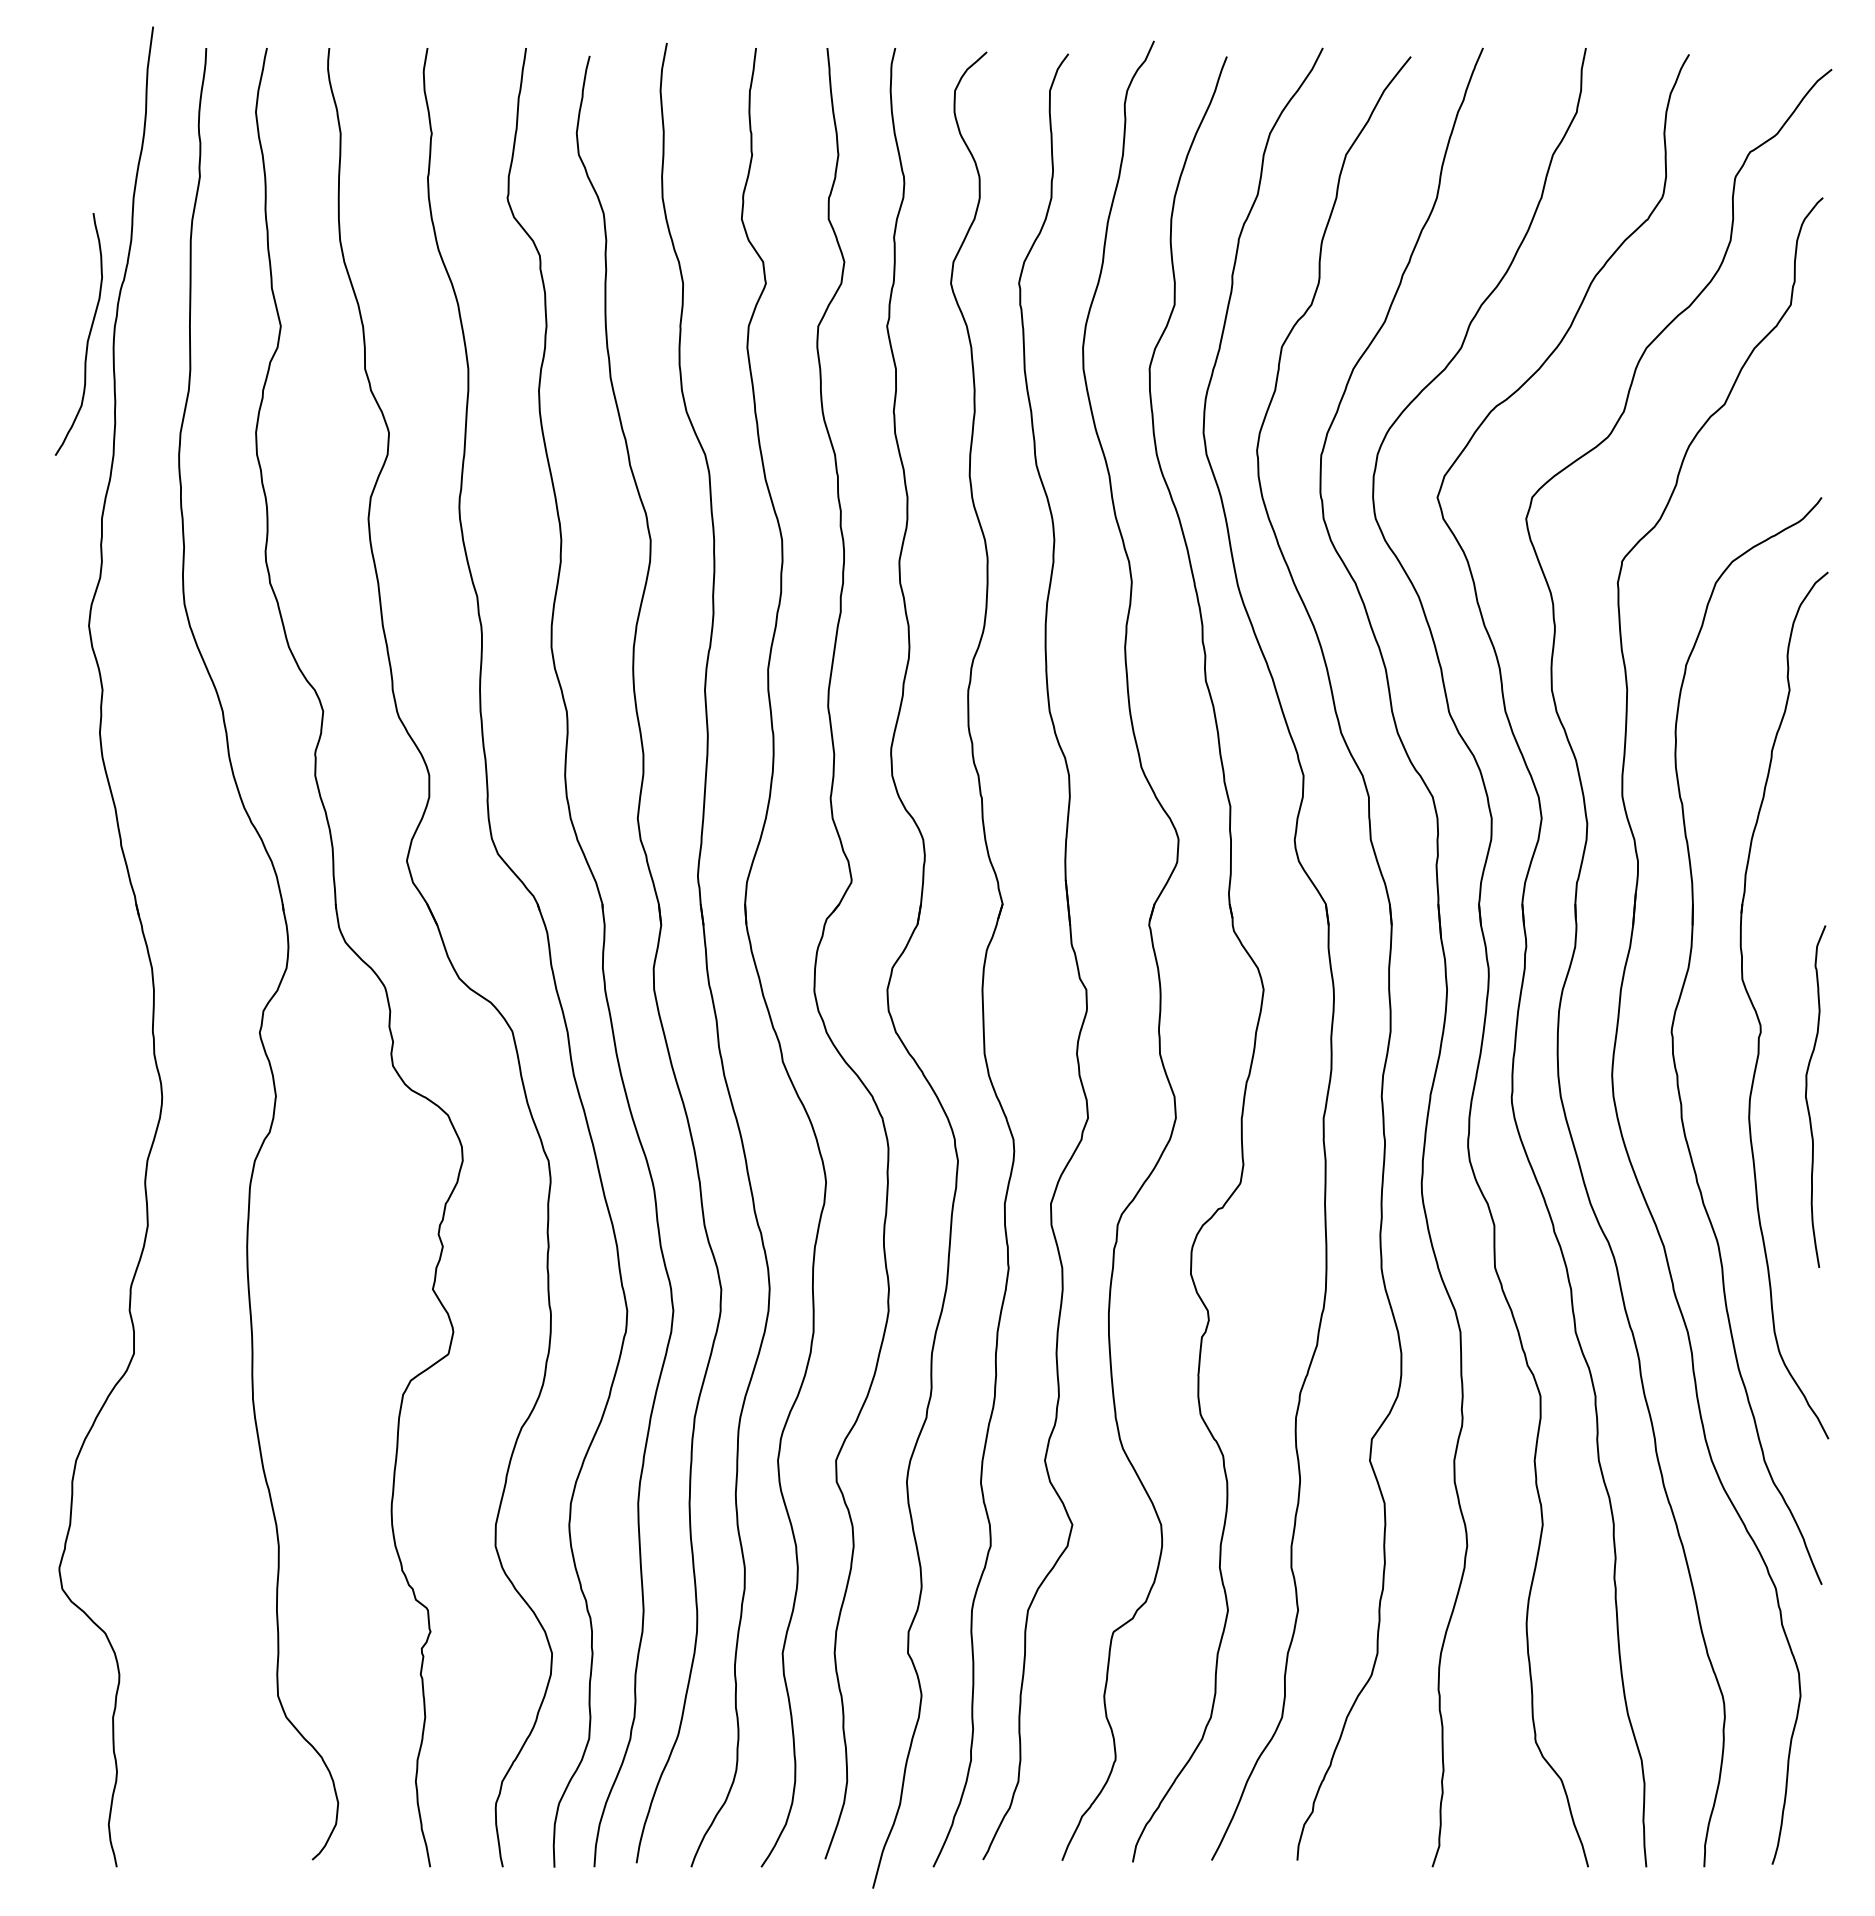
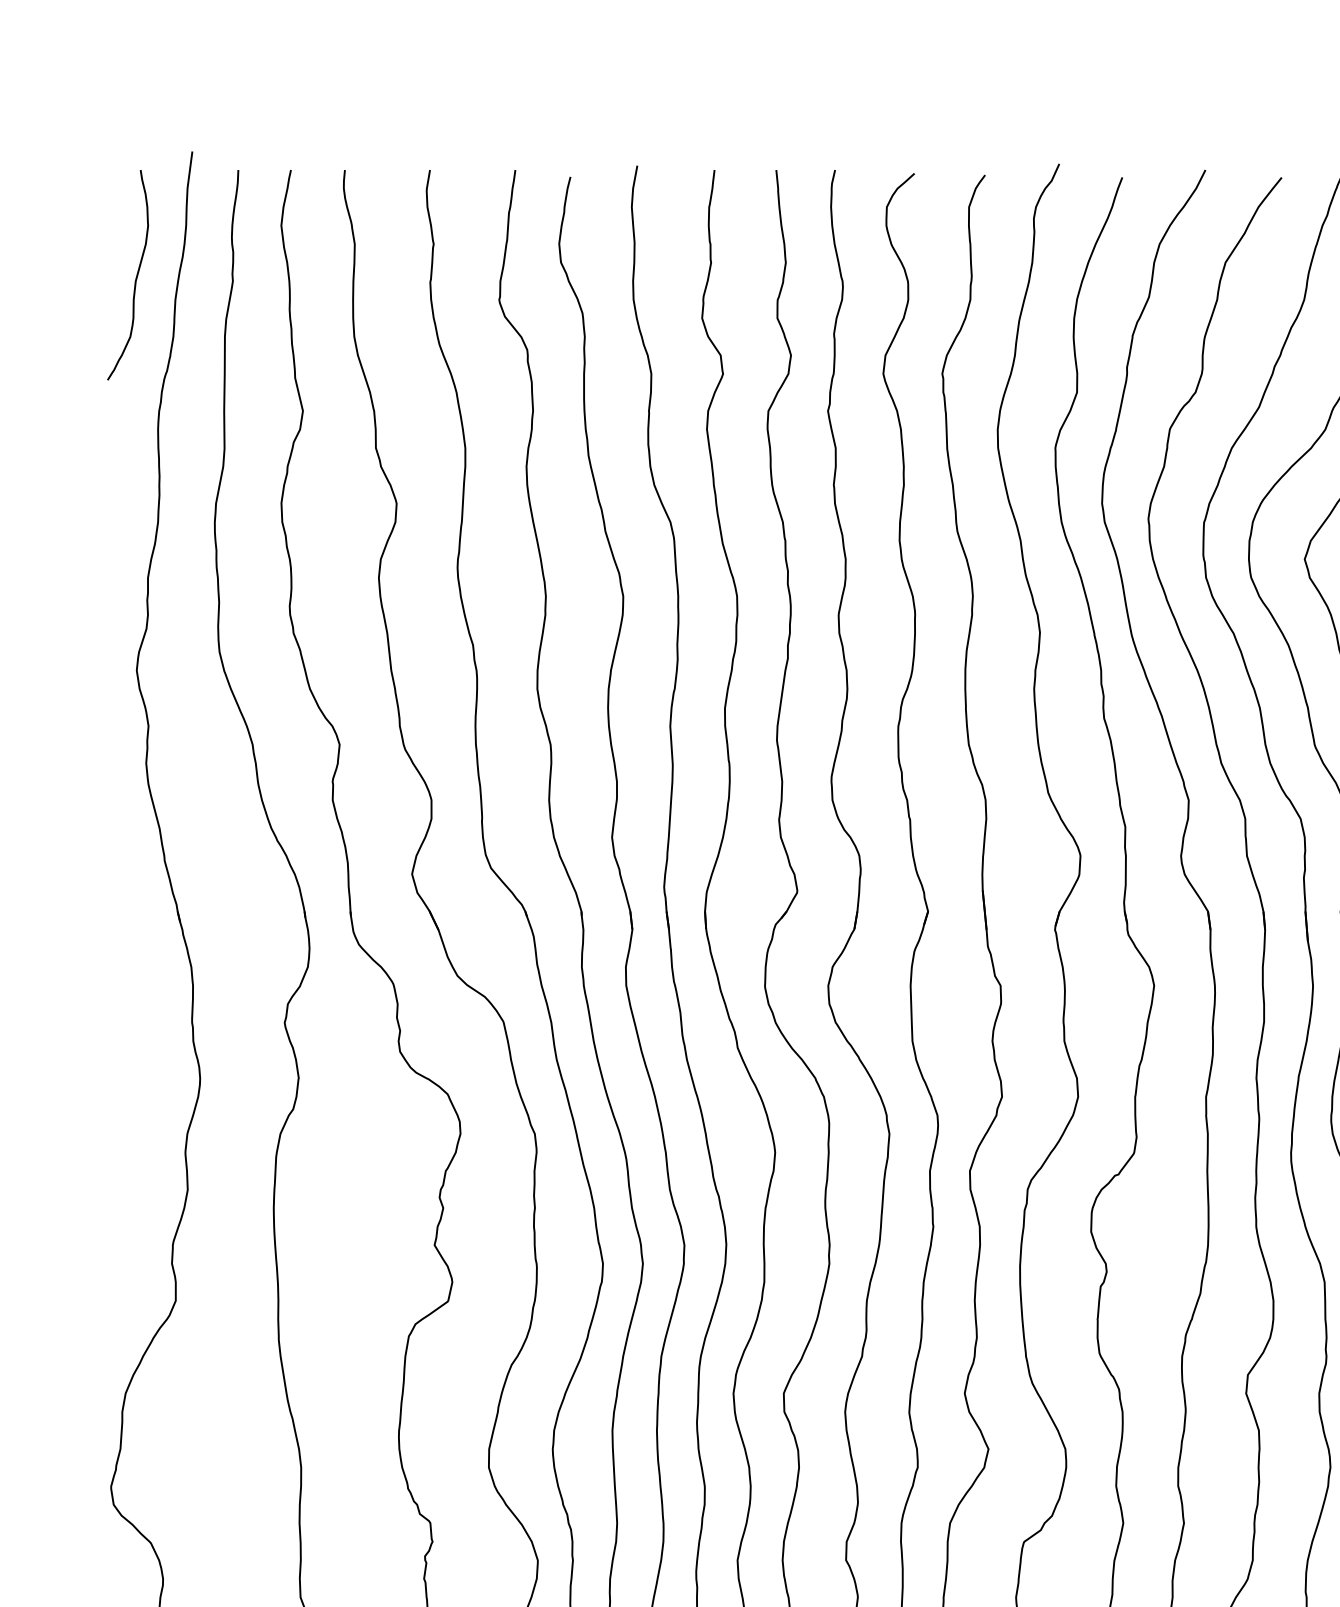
curve: (87, 338) -> (135, 278), moved

